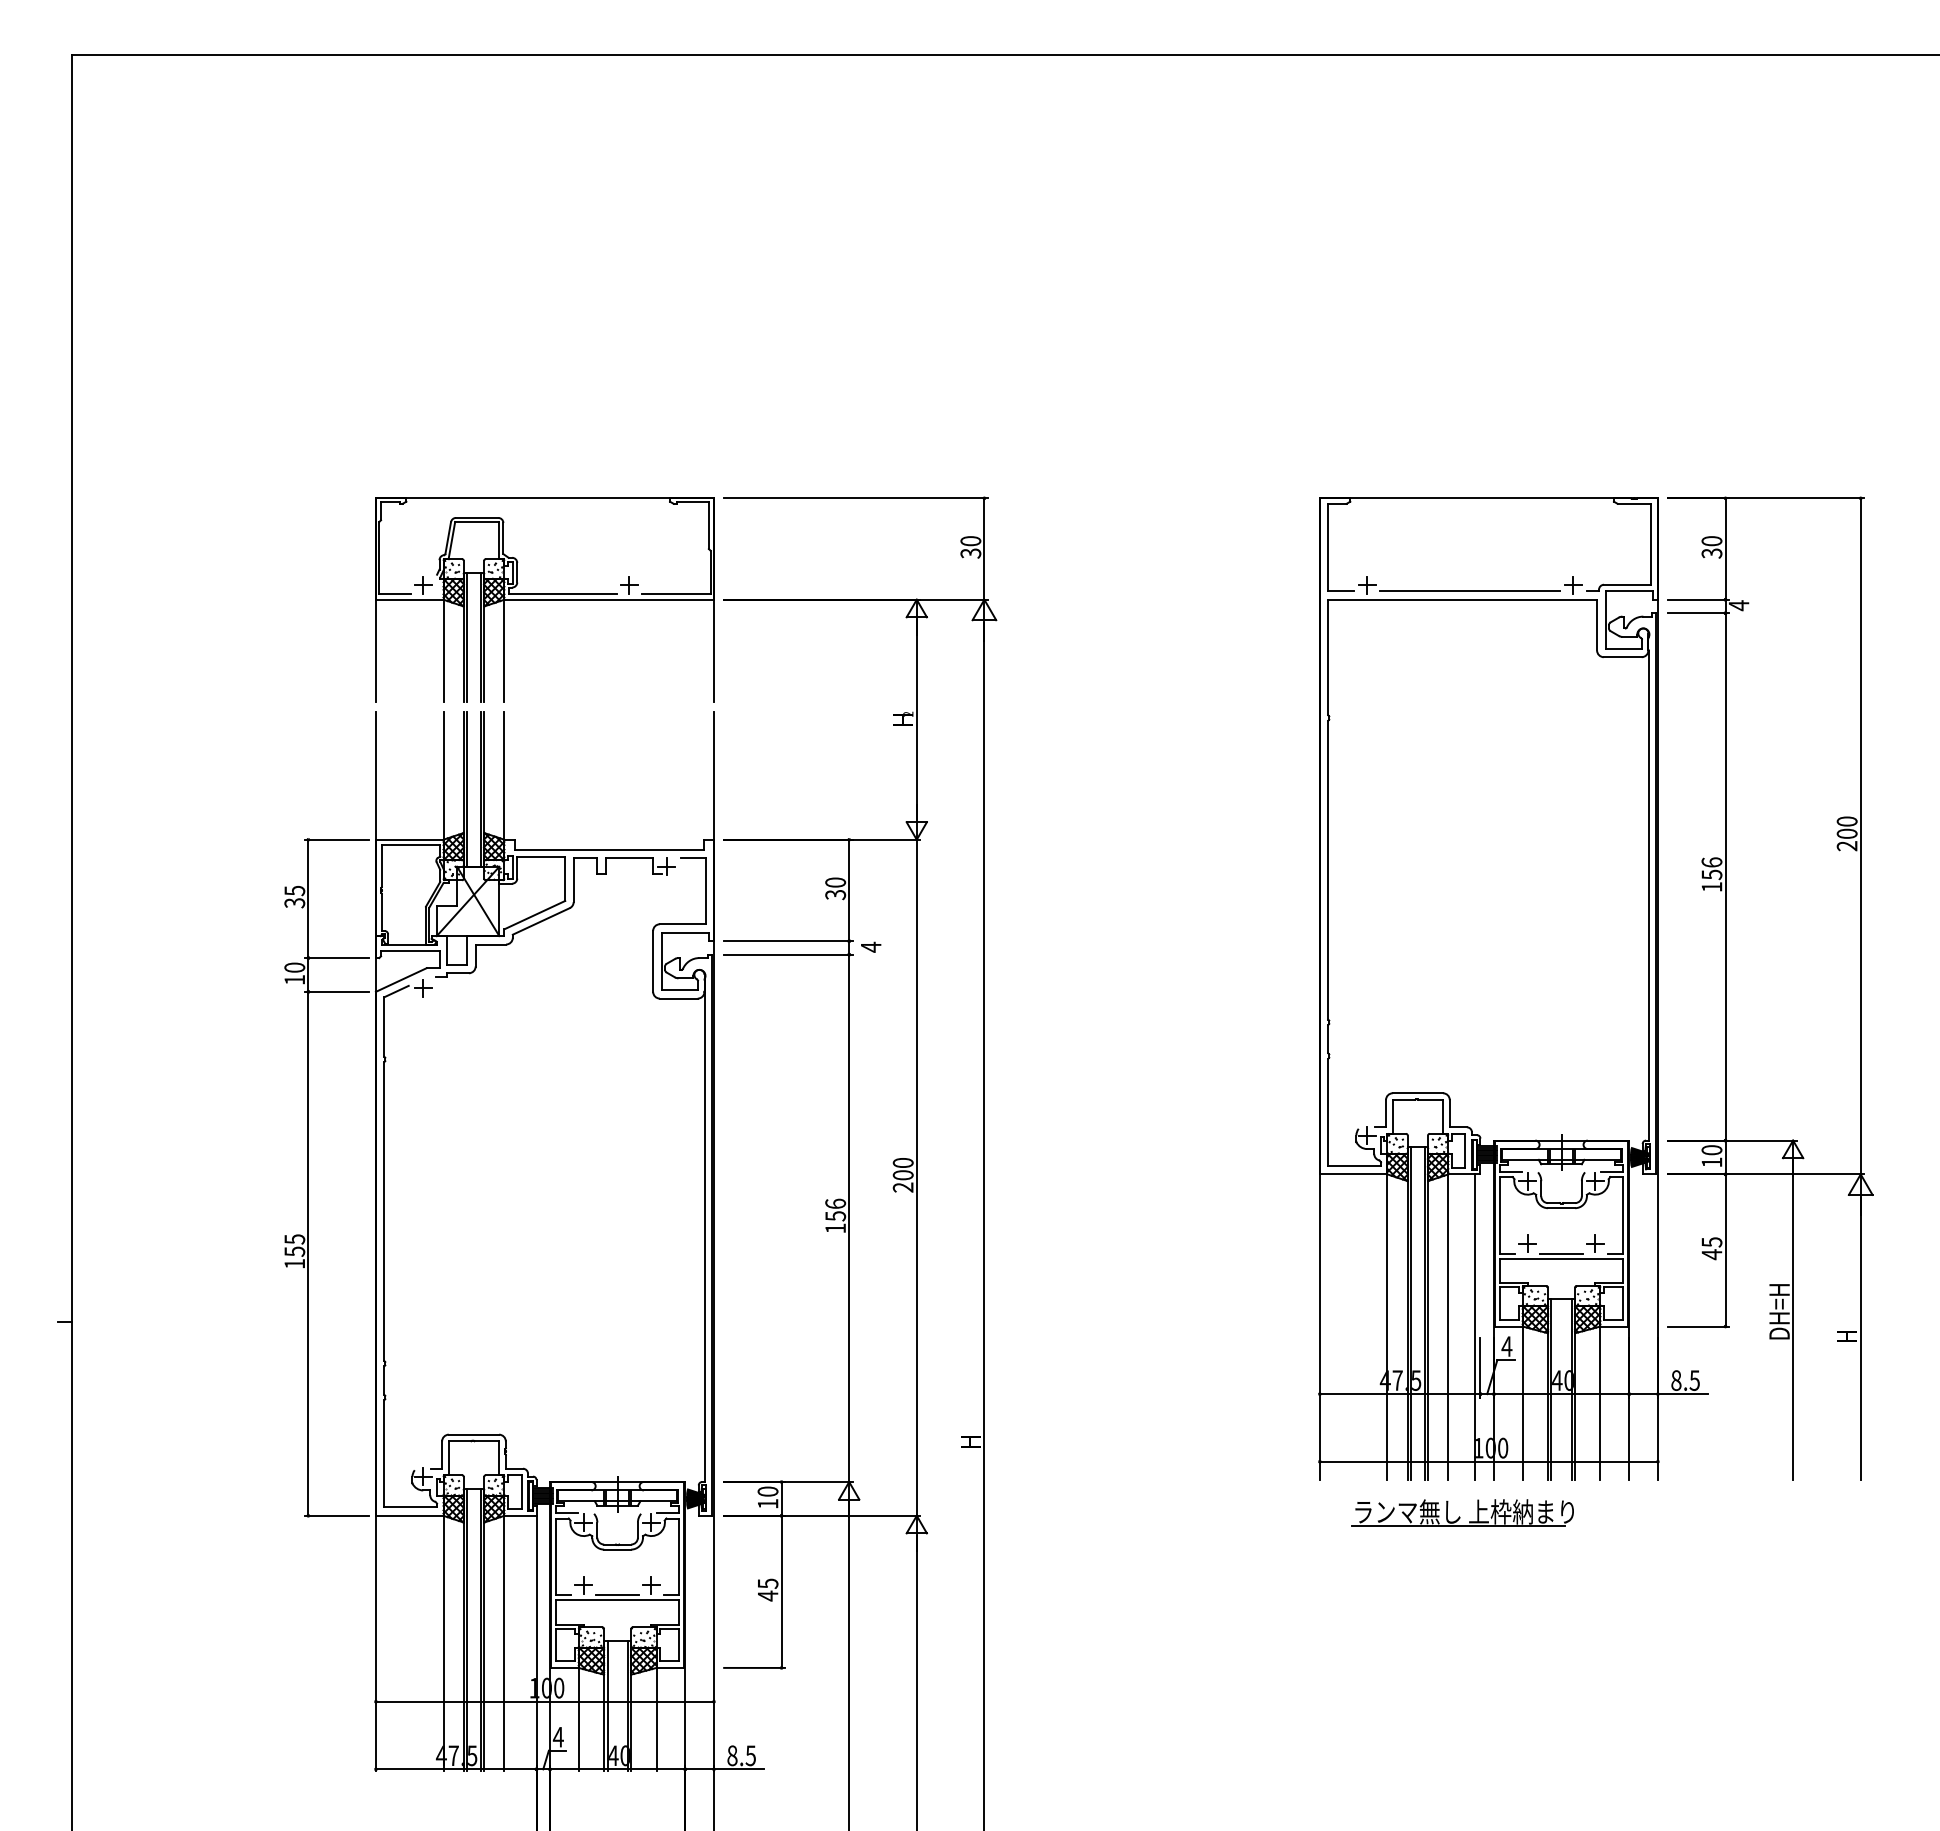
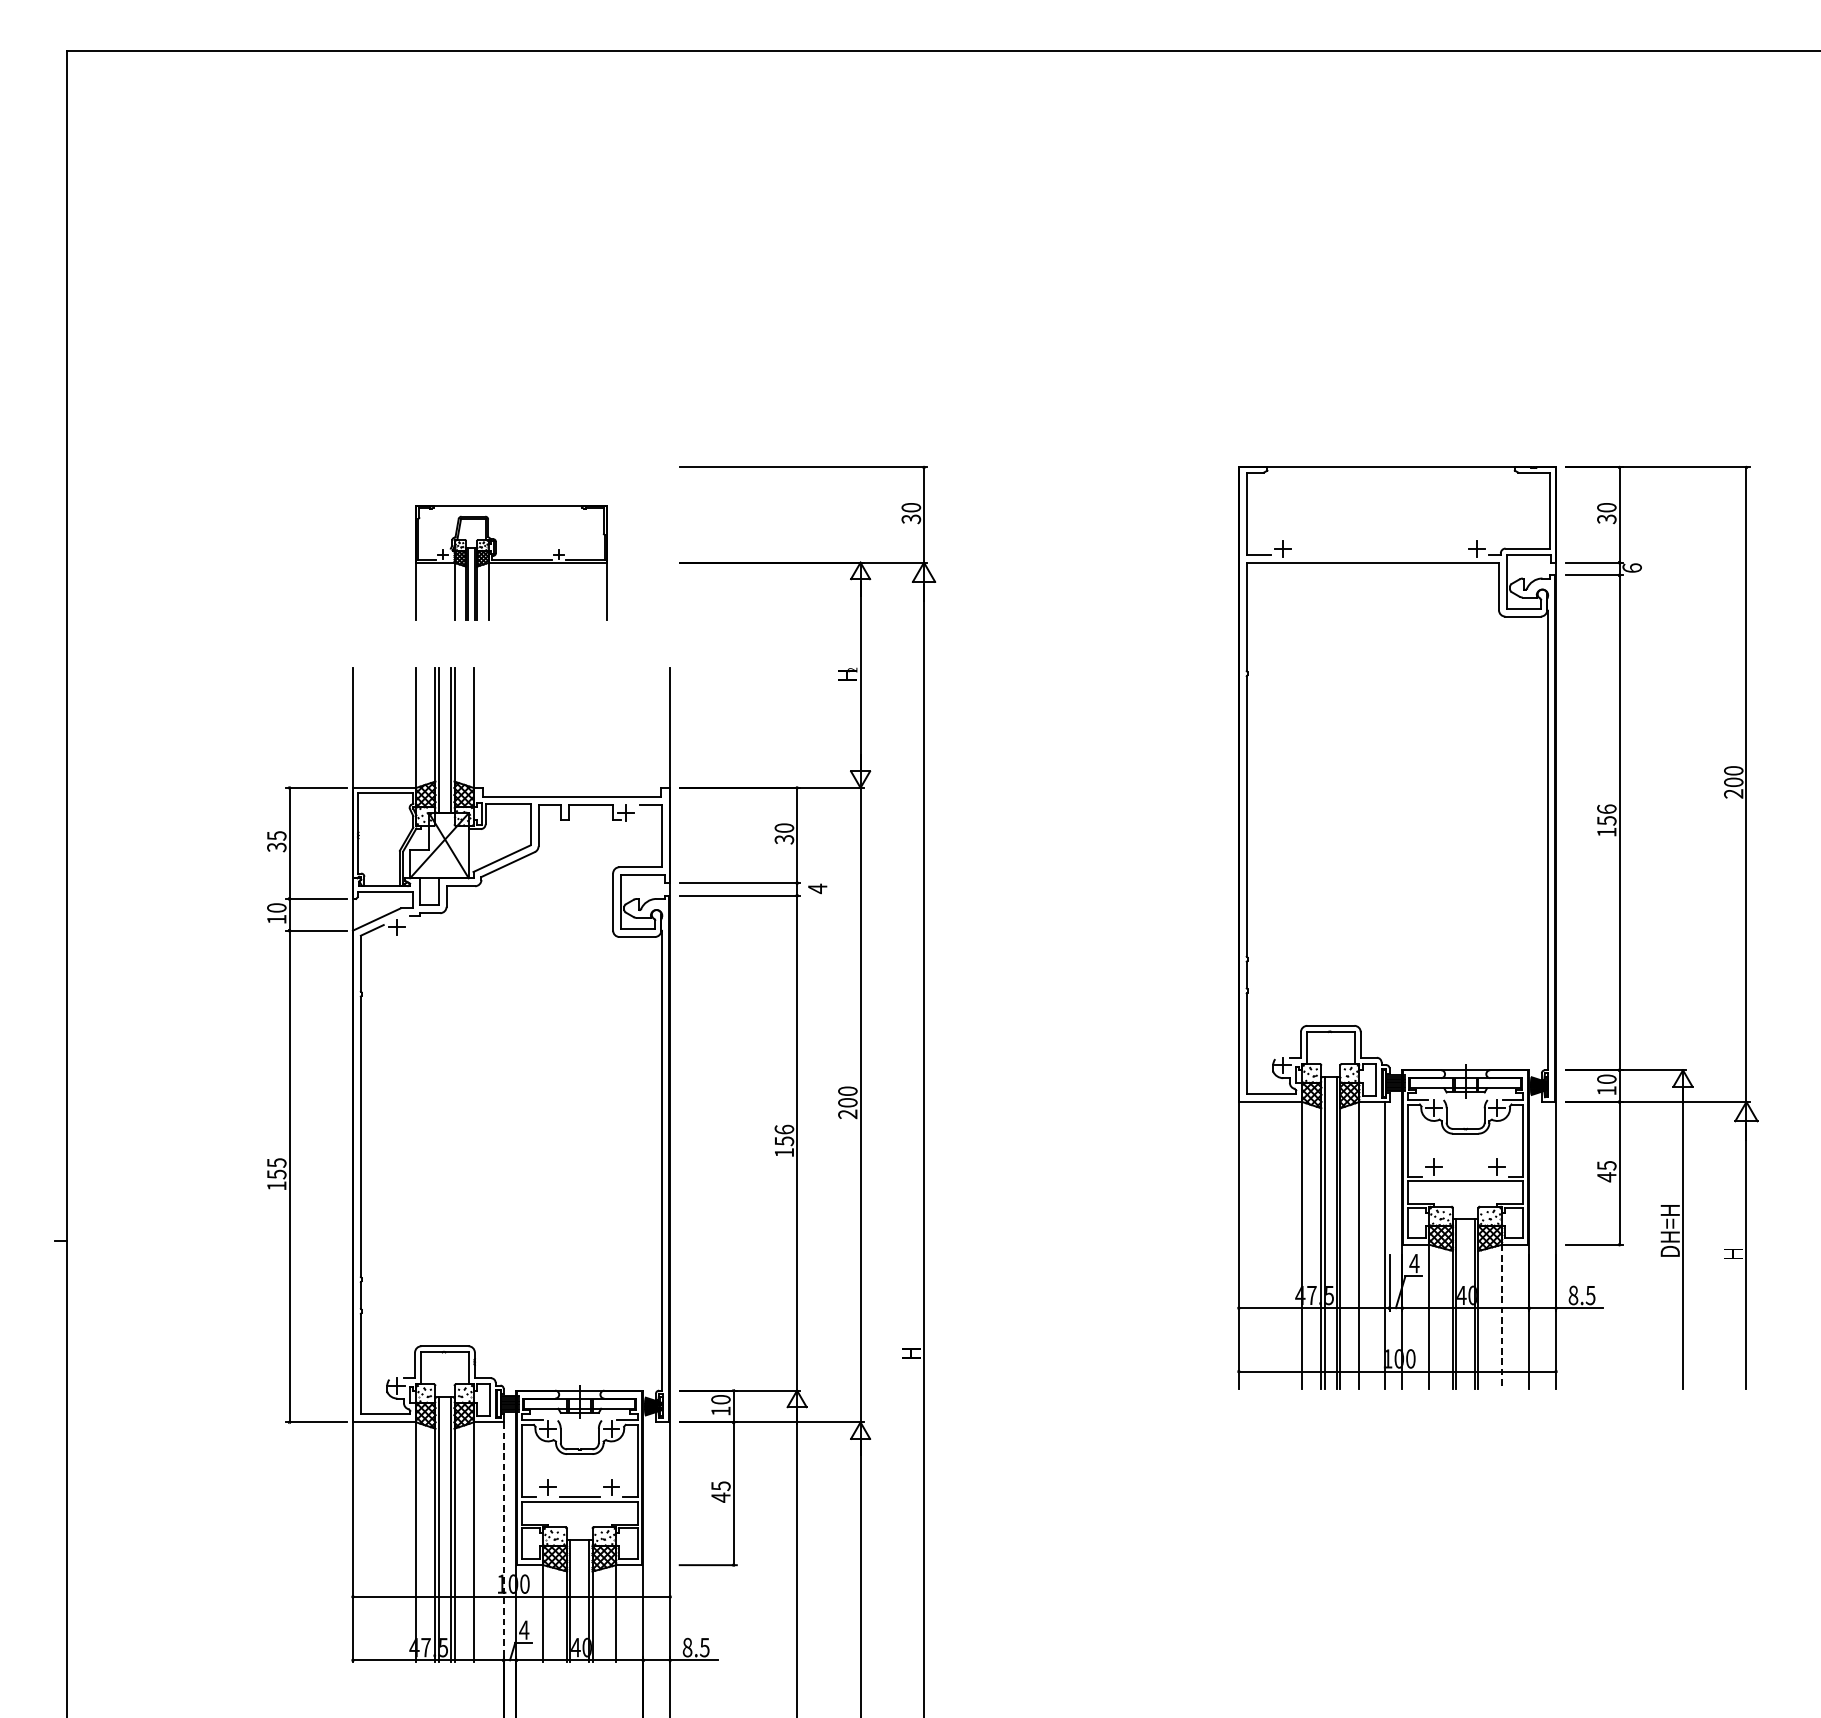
line: (1470, 591) -> (1380, 554), removed
part: (544, 599) -> (511, 562), size x0.6
text: (1738, 605) -> (1631, 568), 4 -> 6
line: (1561, 1253) -> (1465, 1176), removed
line: (1600, 1403) -> (1502, 1316), solid -> dashed
part: (1462, 1512) -> (1372, 1419), removed
line: (536, 1643) -> (503, 1542), solid -> dashed

